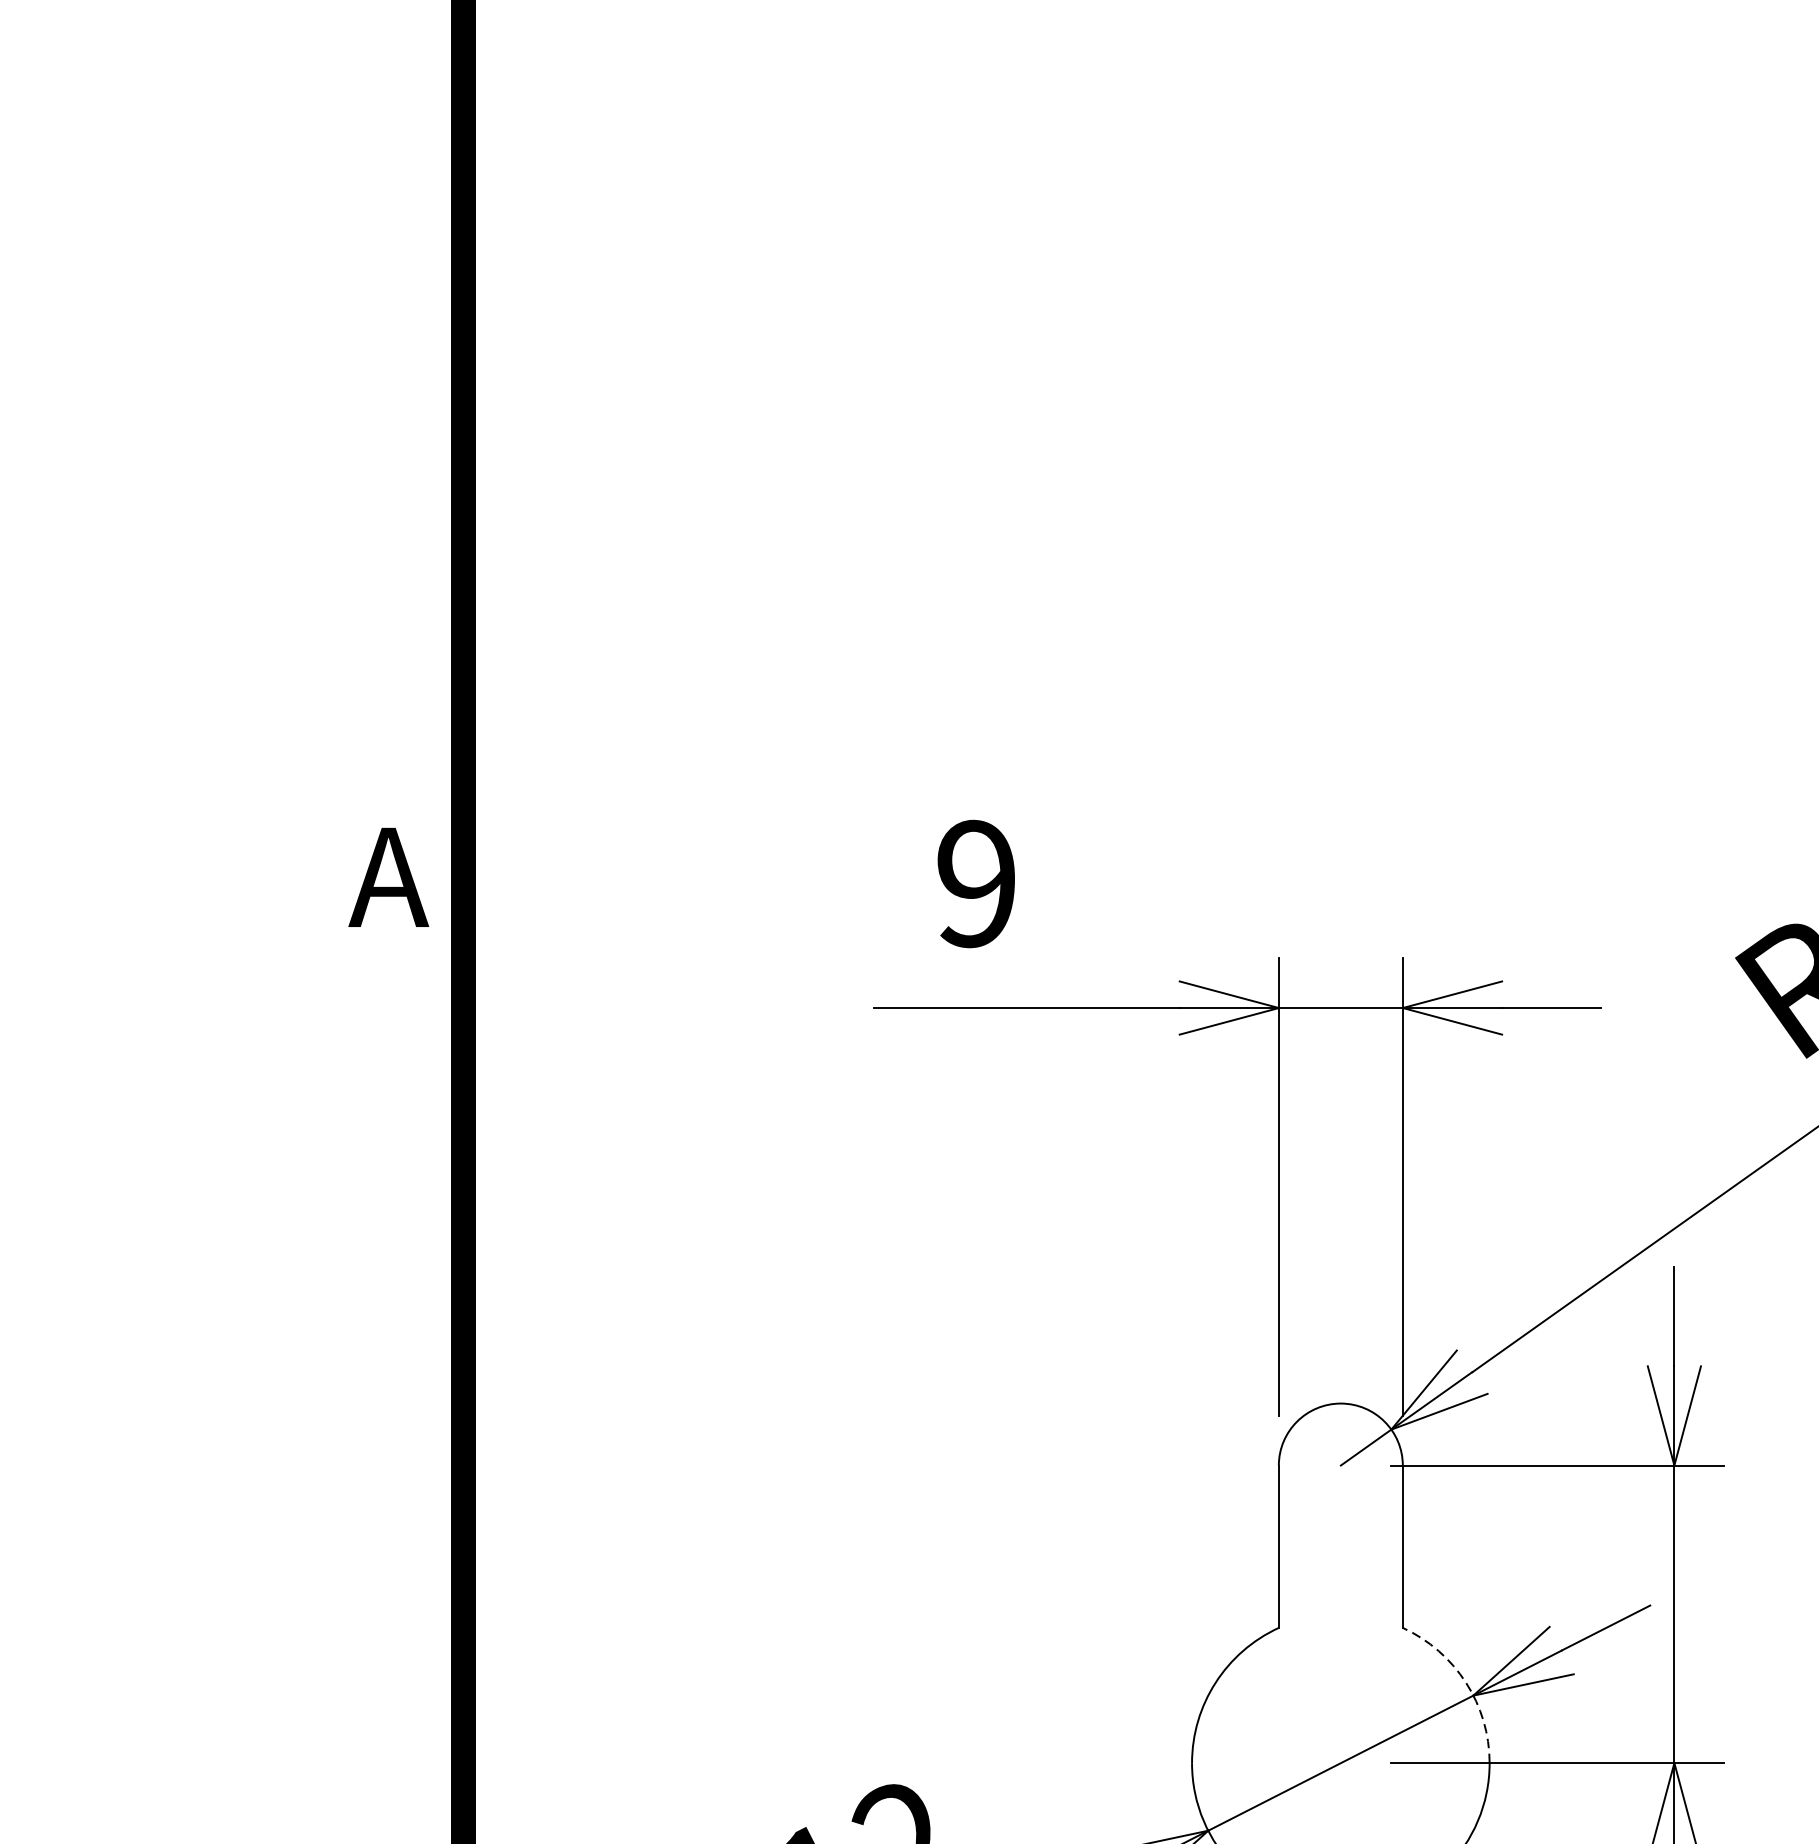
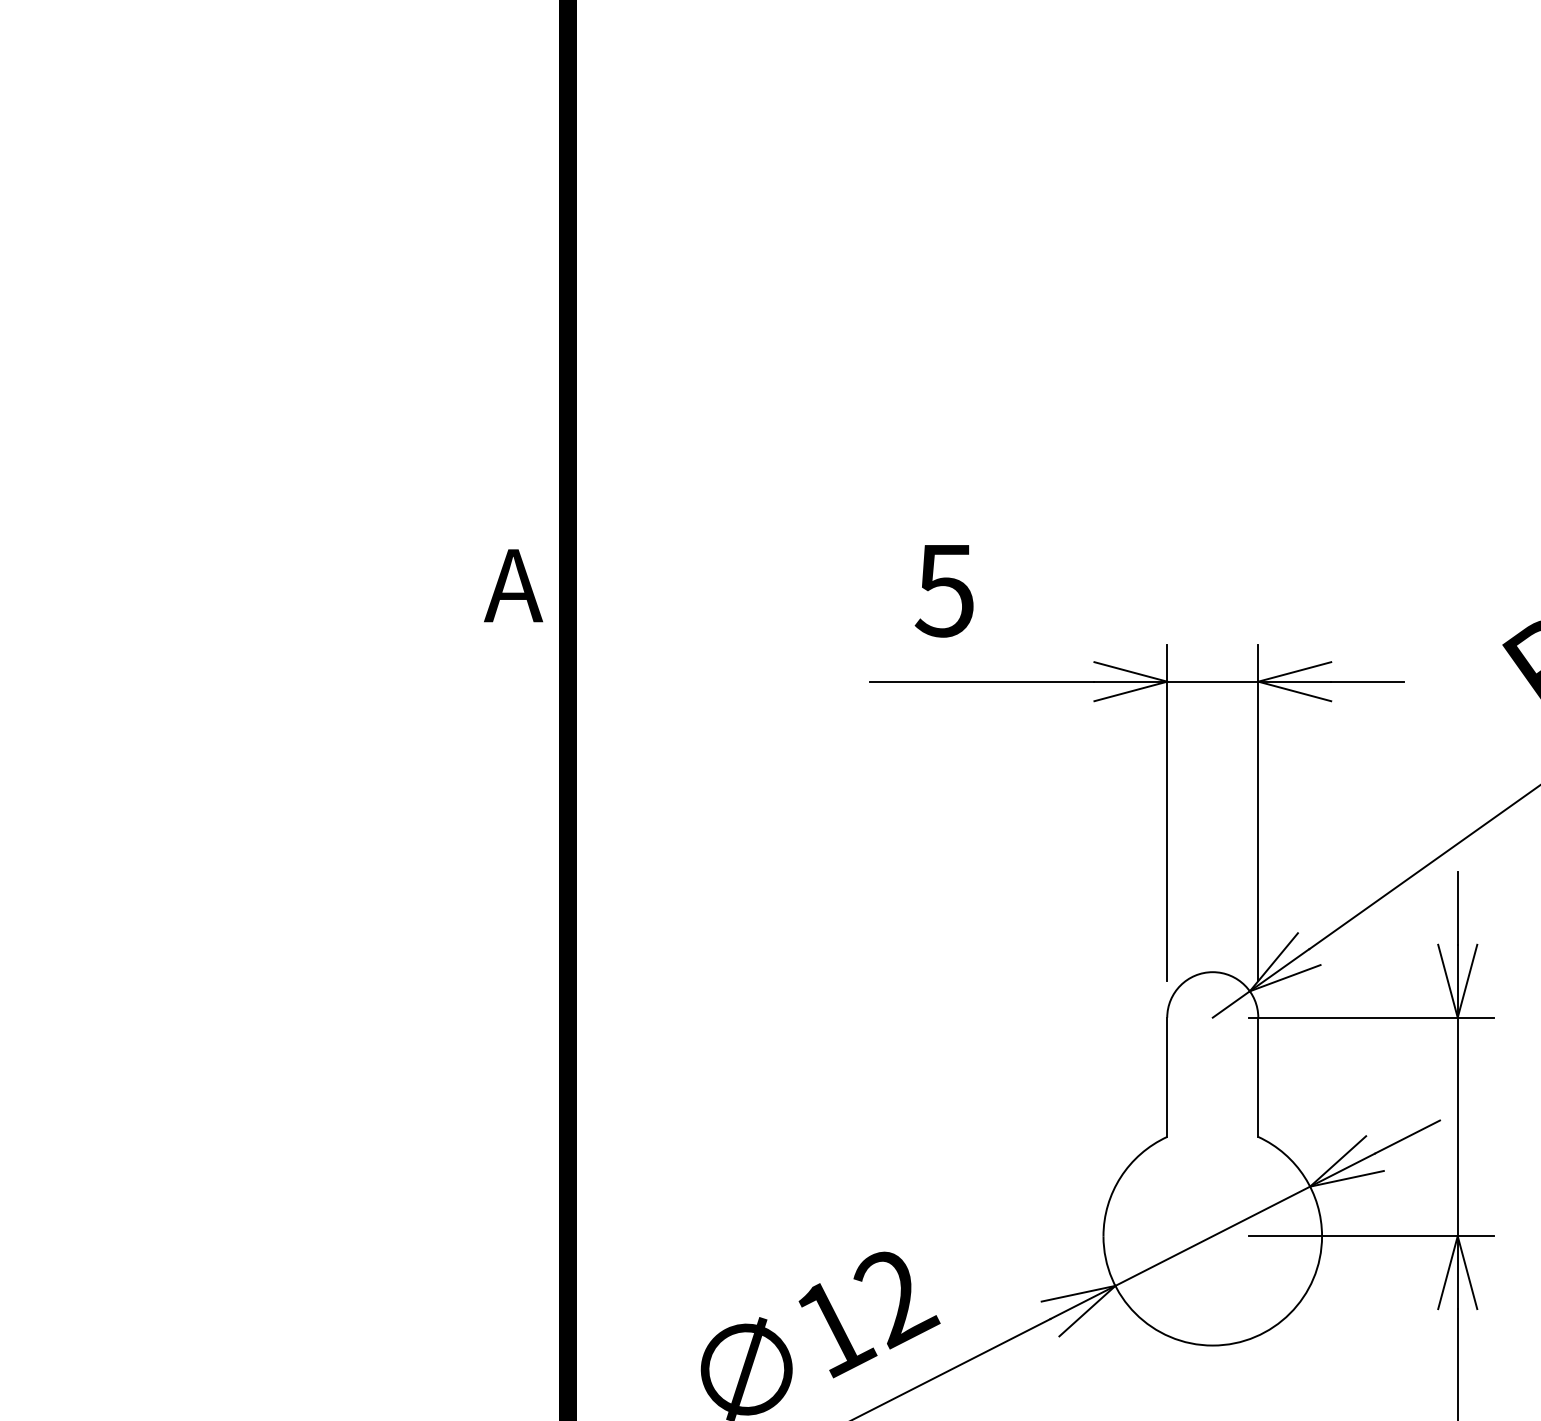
text: (974, 883) -> (943, 590), 9 -> 5
arc: (1465, 1683) -> (1304, 1177), dashed -> solid

